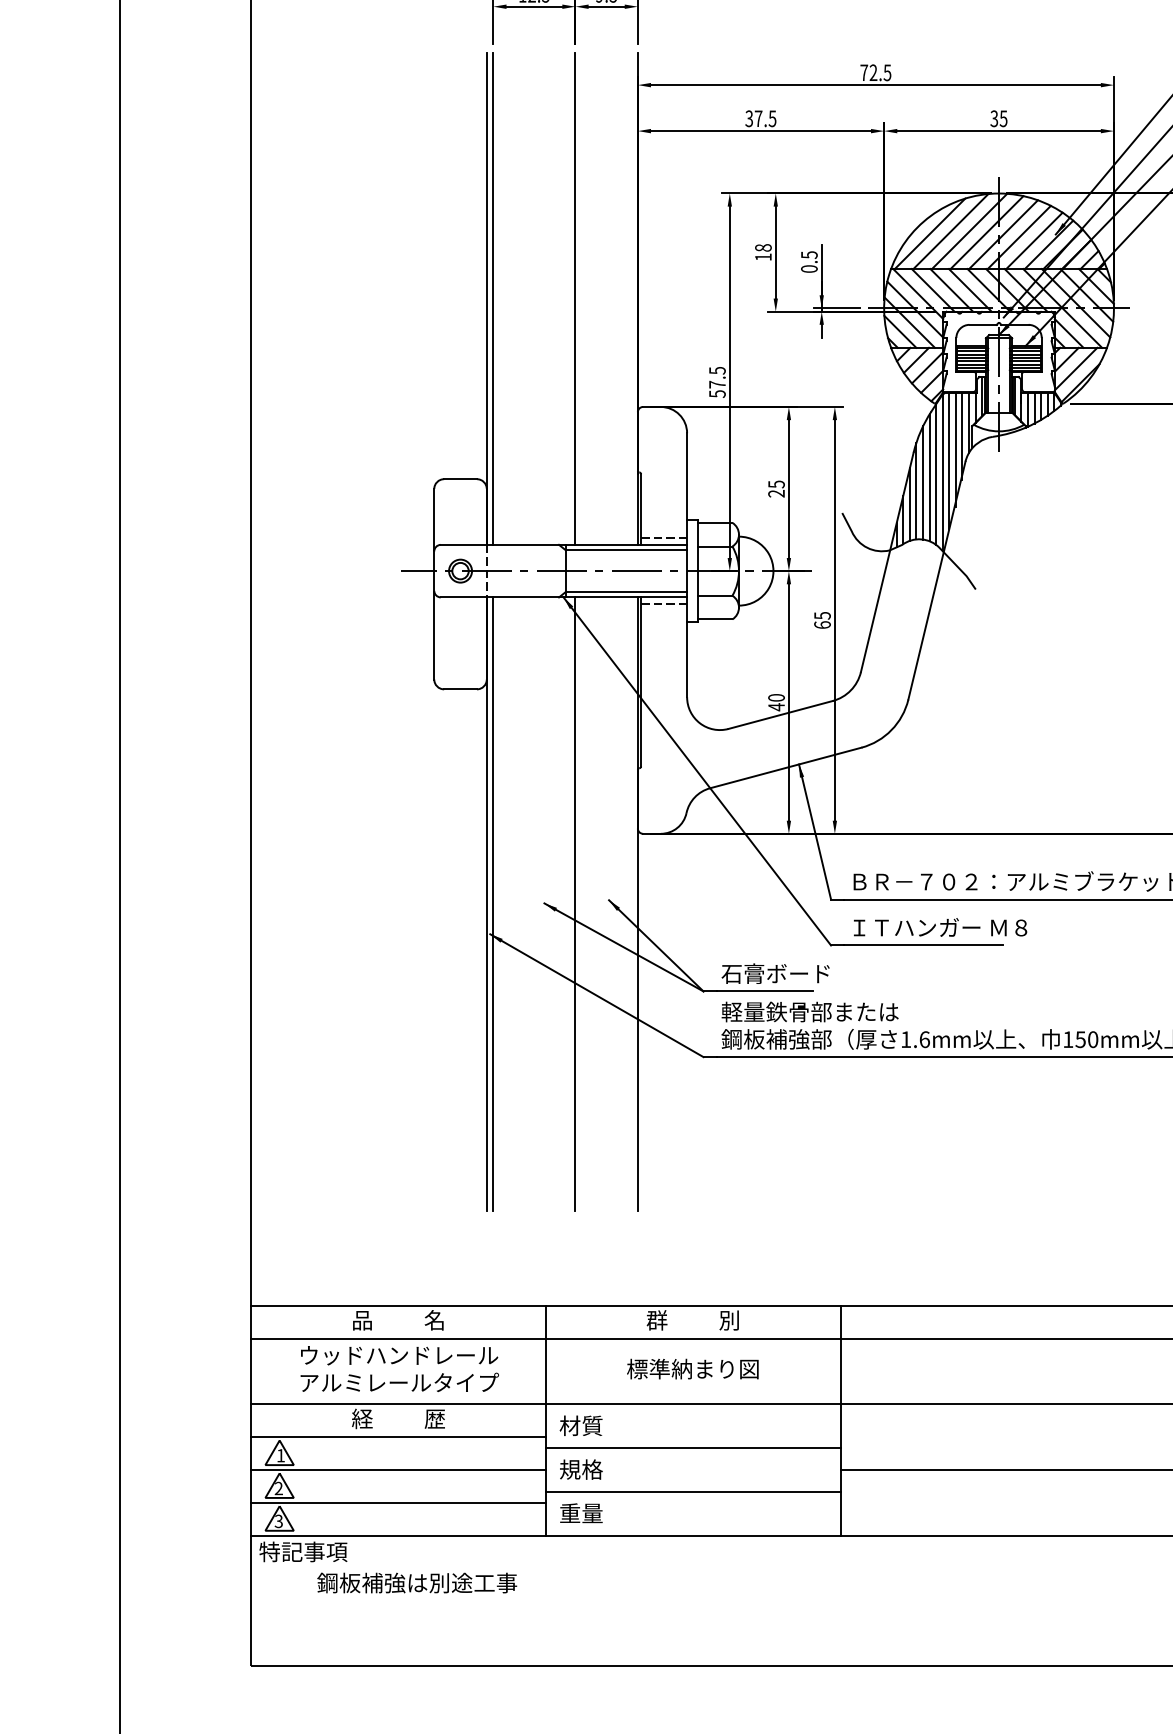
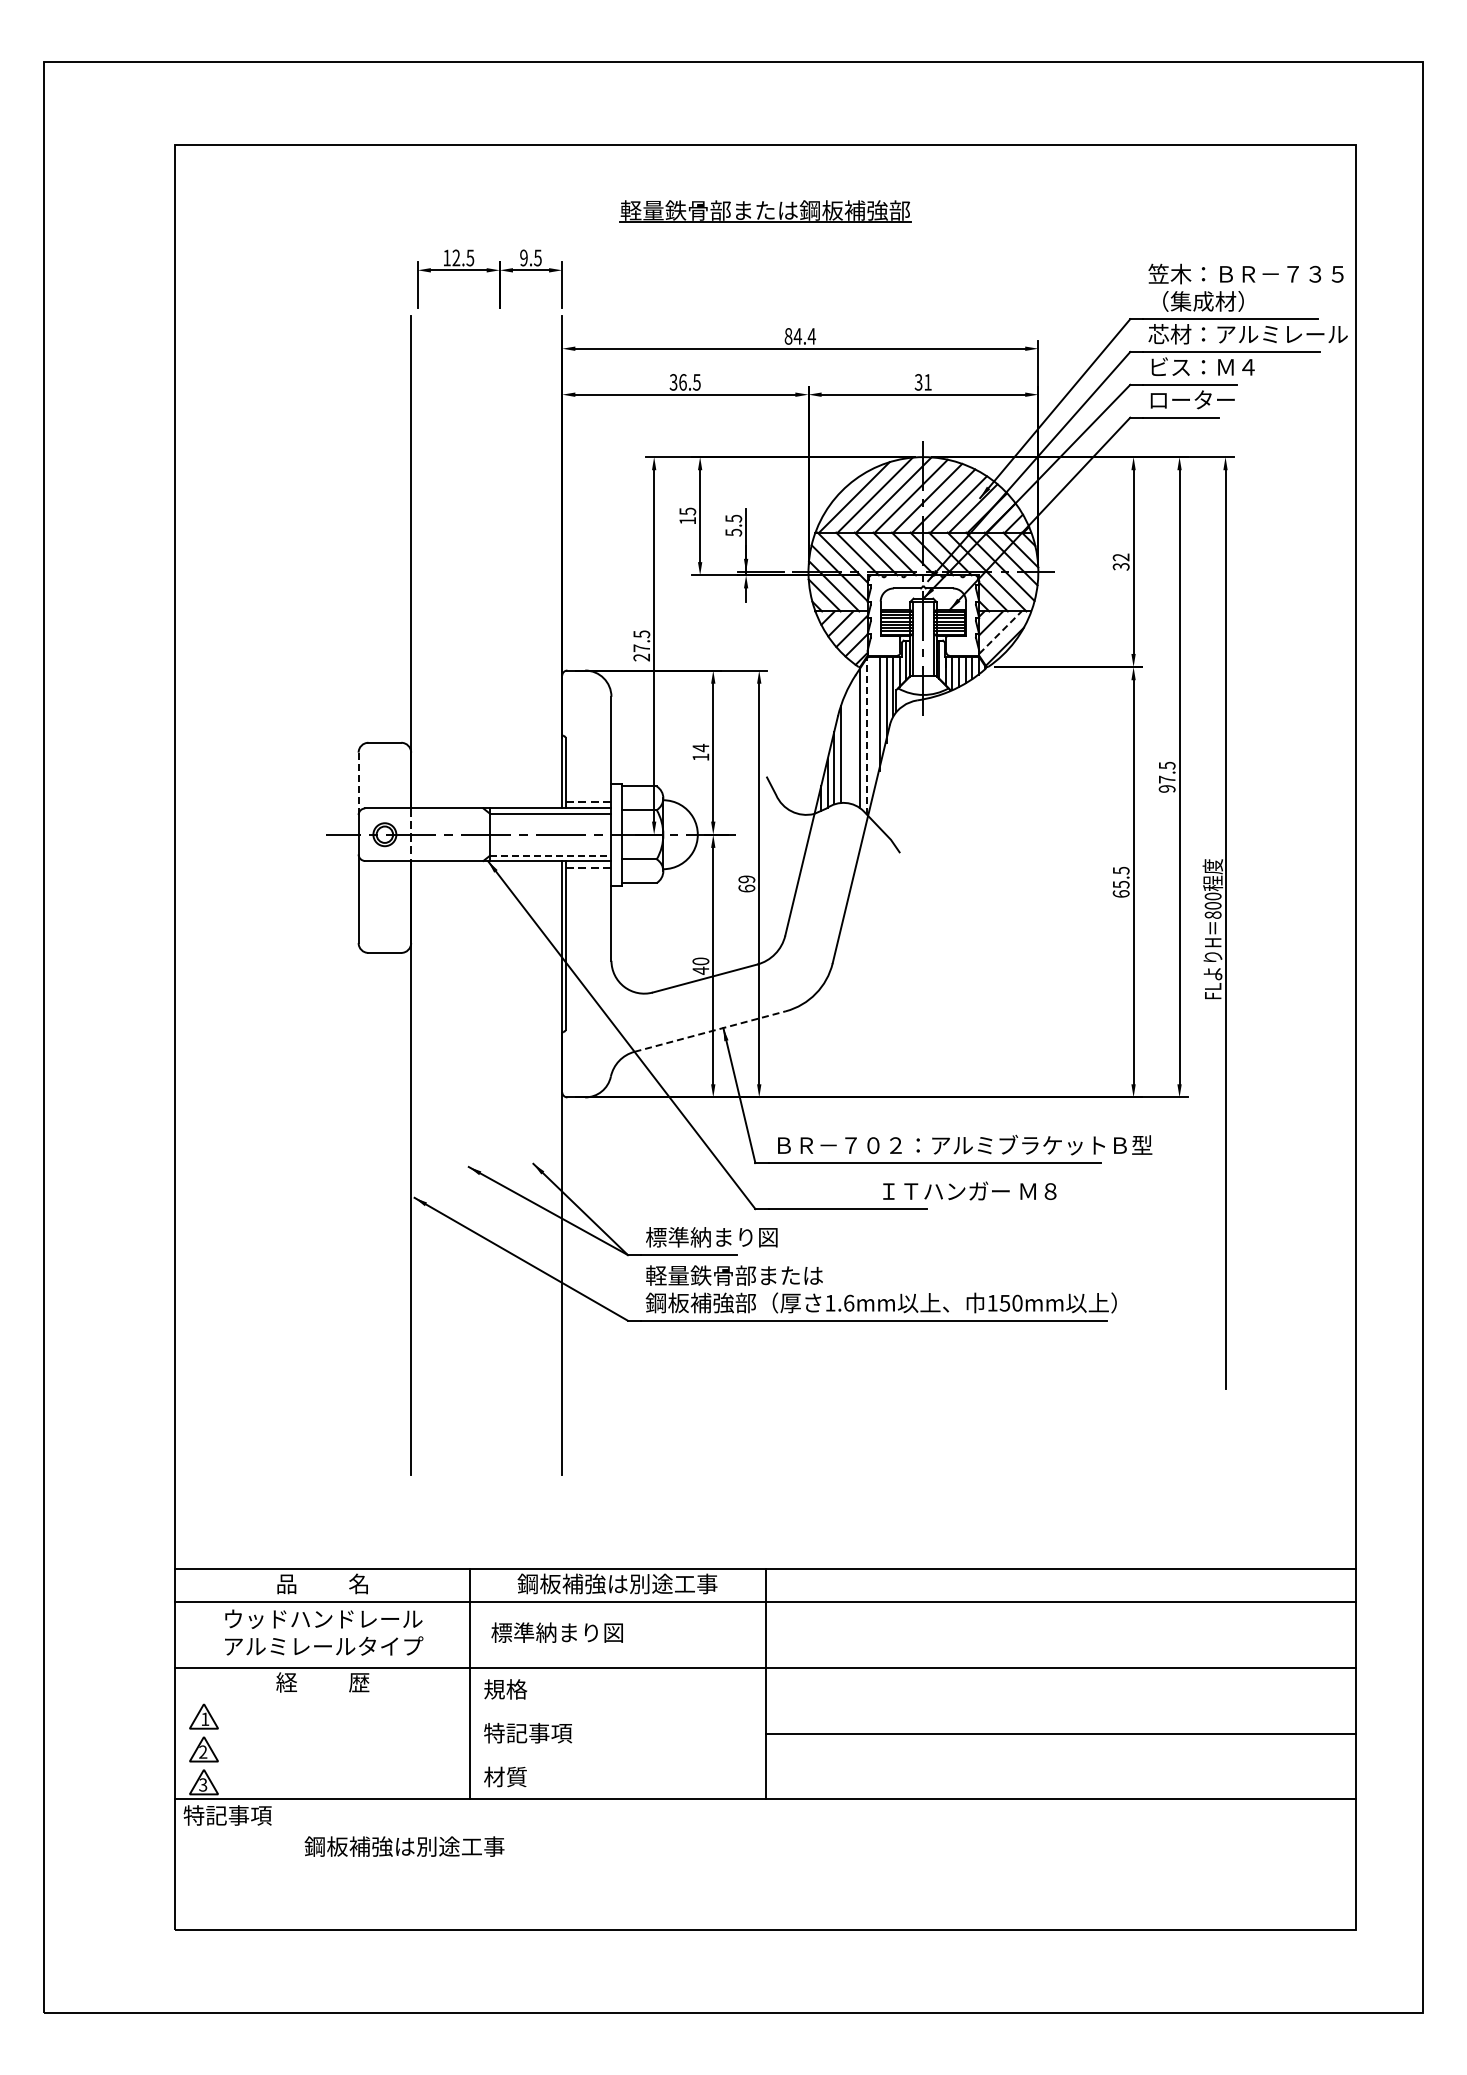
text: (875, 72) -> (799, 336), 72.5 -> 84.4
text: (758, 118) -> (682, 382), 37.5 -> 36.5
text: (1003, 118) -> (927, 382), 35 -> 31
text: (763, 247) -> (687, 511), 18 -> 15
text: (809, 268) -> (733, 532), 0.5 -> 5.5
line: (493, 298) -> (417, 562), removed
line: (575, 298) -> (499, 562), removed
line: (1076, 368) -> (1000, 632), solid -> dashed
text: (717, 393) -> (641, 657), 57.5 -> 27.5
line: (949, 460) -> (873, 724), removed
line: (943, 471) -> (867, 735), solid -> dashed
line: (929, 477) -> (853, 741), removed
line: (923, 482) -> (847, 746), removed
text: (776, 488) -> (700, 752), 25 -> 14
line: (434, 519) -> (358, 783), solid -> dashed
line: (626, 591) -> (550, 855), solid -> dashed
text: (822, 615) -> (746, 879), 65 -> 69
line: (786, 767) -> (710, 1031), solid -> dashed
line: (493, 903) -> (417, 1167), removed
line: (575, 903) -> (499, 1167), removed
text: (940, 926) -> (969, 1190), moved
text: (787, 973) -> (711, 1237), 石膏ボード -> 標準納まり図
text: (693, 1319) -> (617, 1583), 群          別 -> 鋼板補強は別途工事
text: (692, 1368) -> (556, 1632), moved
text: (581, 1425) -> (505, 1689), 材質 -> 規格
line: (398, 1436) -> (322, 1700), removed
line: (693, 1447) -> (617, 1711), removed
text: (604, 1468) -> (528, 1732), 規格 -> 特記事項
line: (398, 1469) -> (322, 1733), removed
line: (693, 1491) -> (617, 1755), removed
line: (398, 1502) -> (322, 1766), removed
text: (581, 1512) -> (505, 1776), 重量 -> 材質
text: (417, 1582) -> (404, 1846), moved

